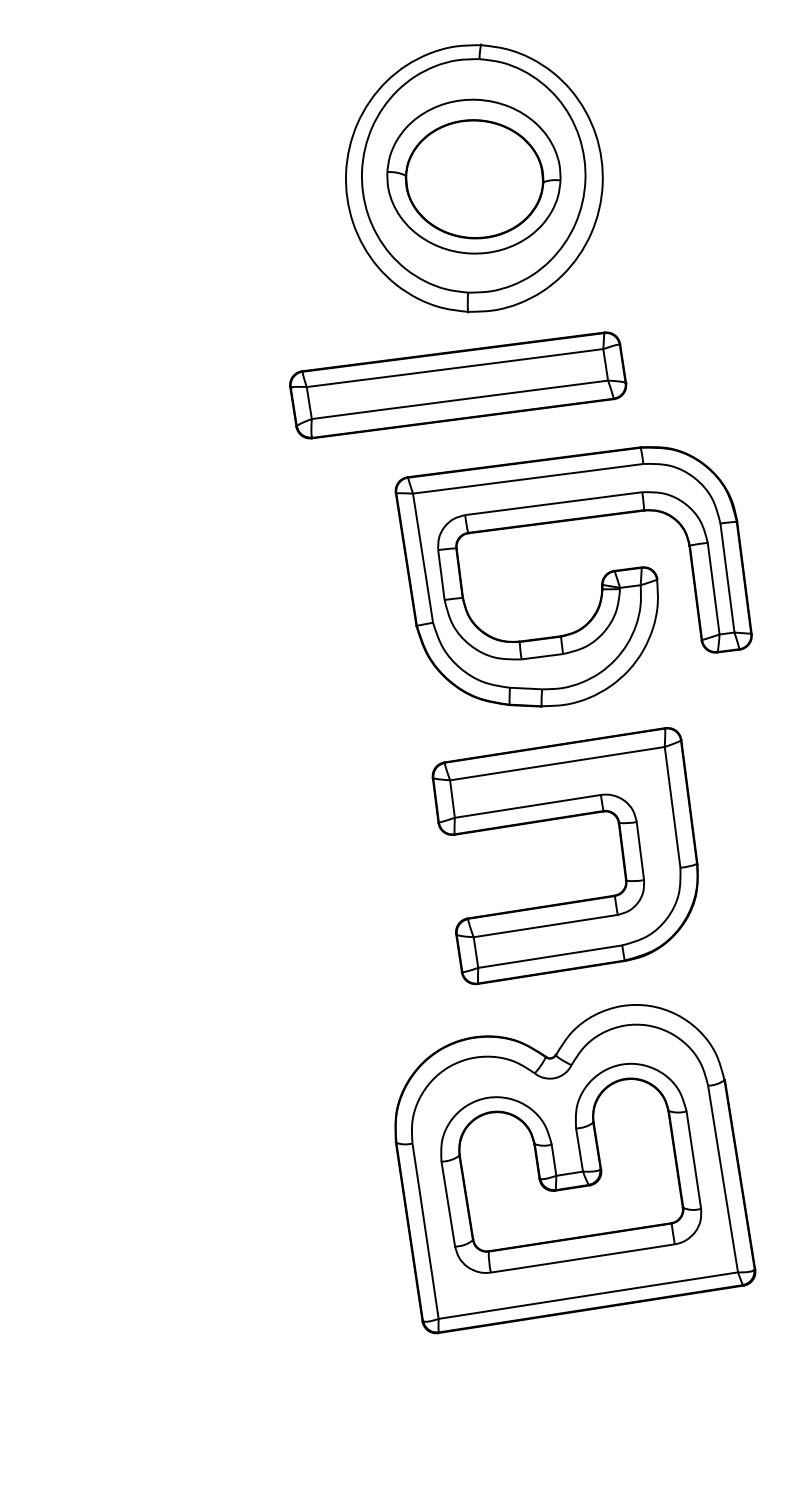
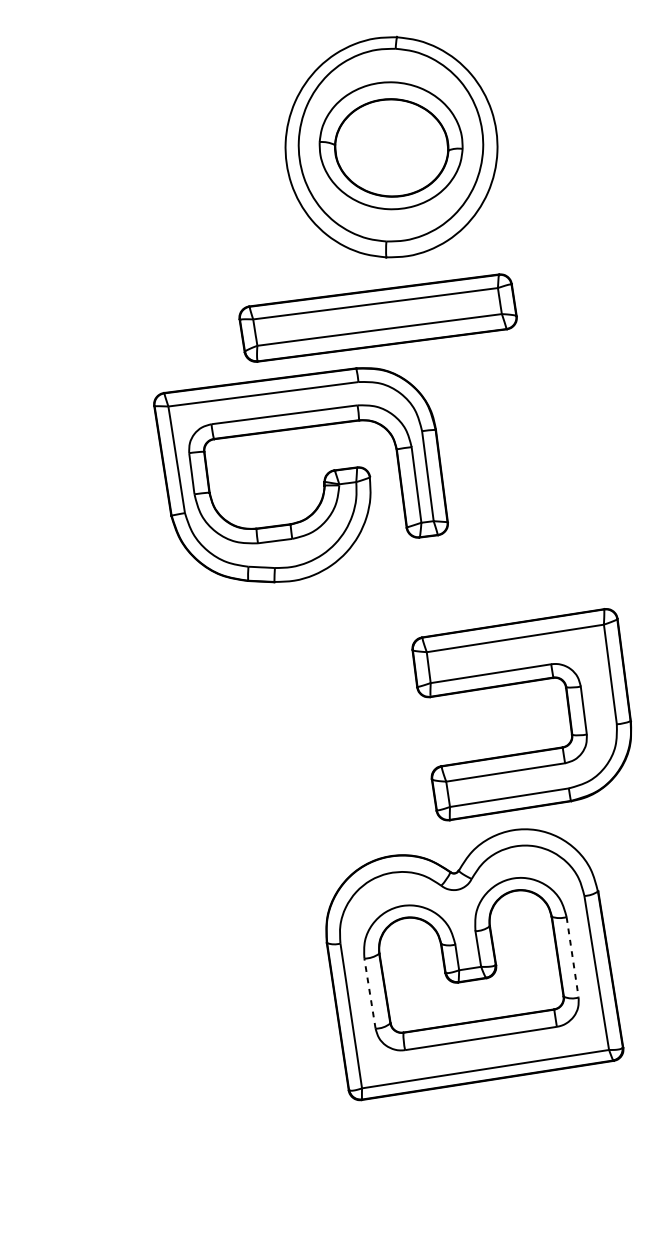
part: (601, 580) -> (323, 478), moved
part: (560, 819) -> (517, 684), moved
line: (693, 1160) -> (572, 957), solid -> dashed
line: (448, 1204) -> (370, 993), solid -> dashed

